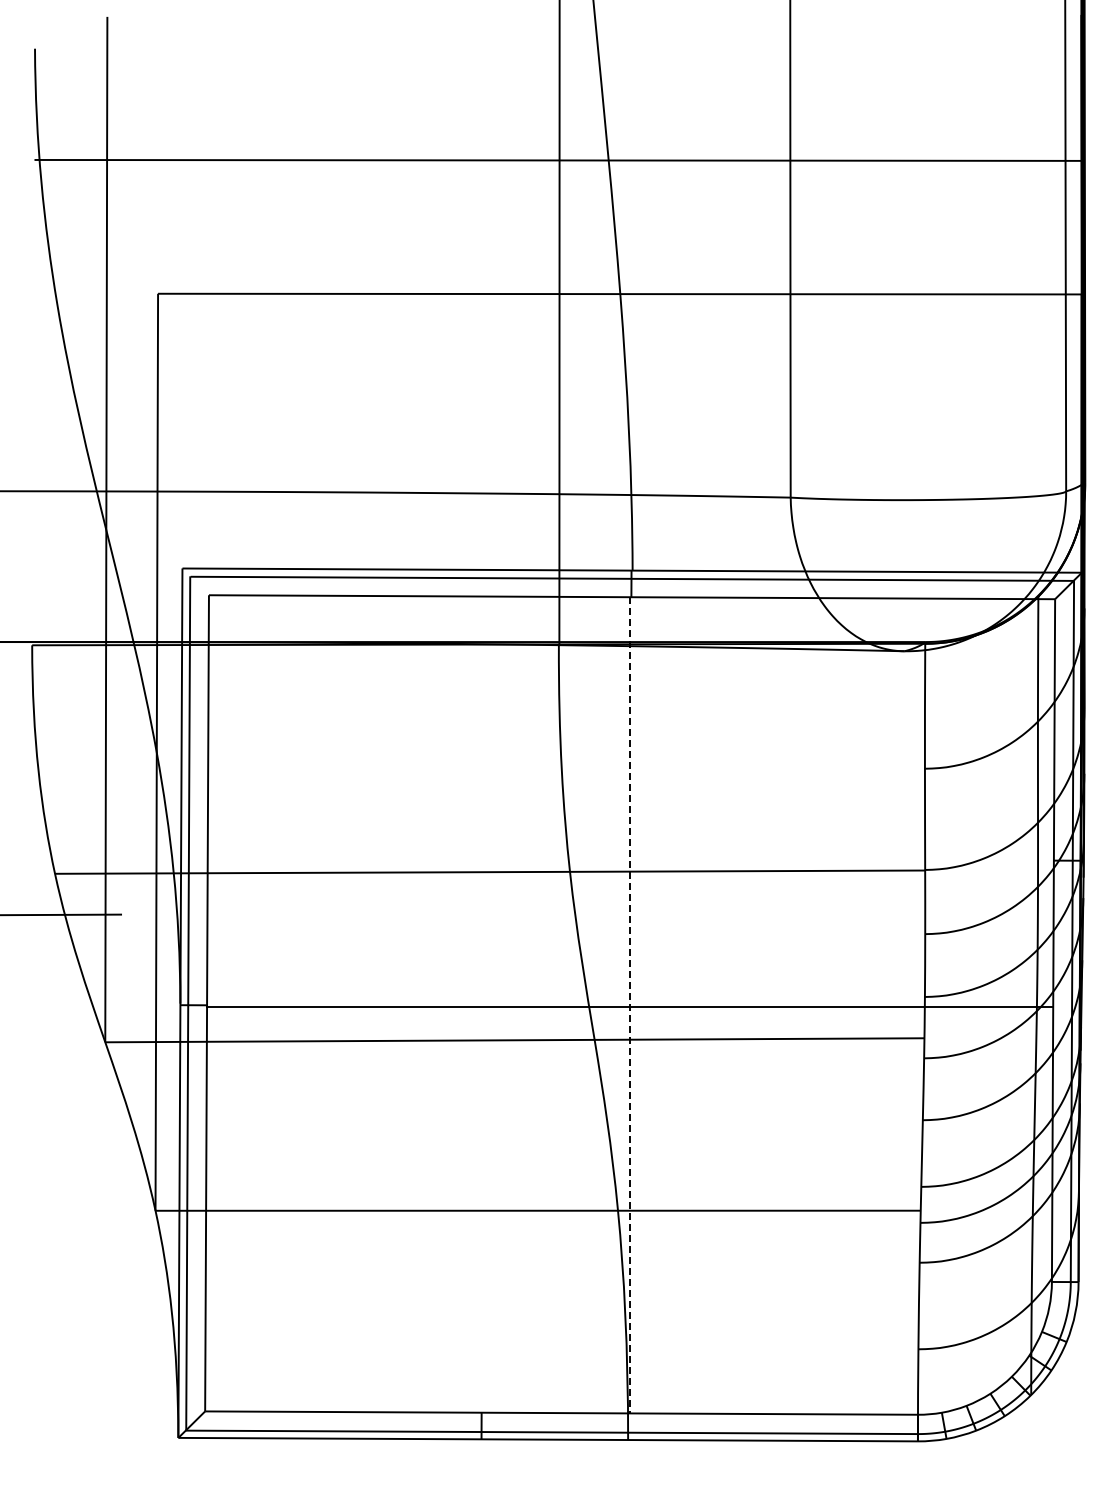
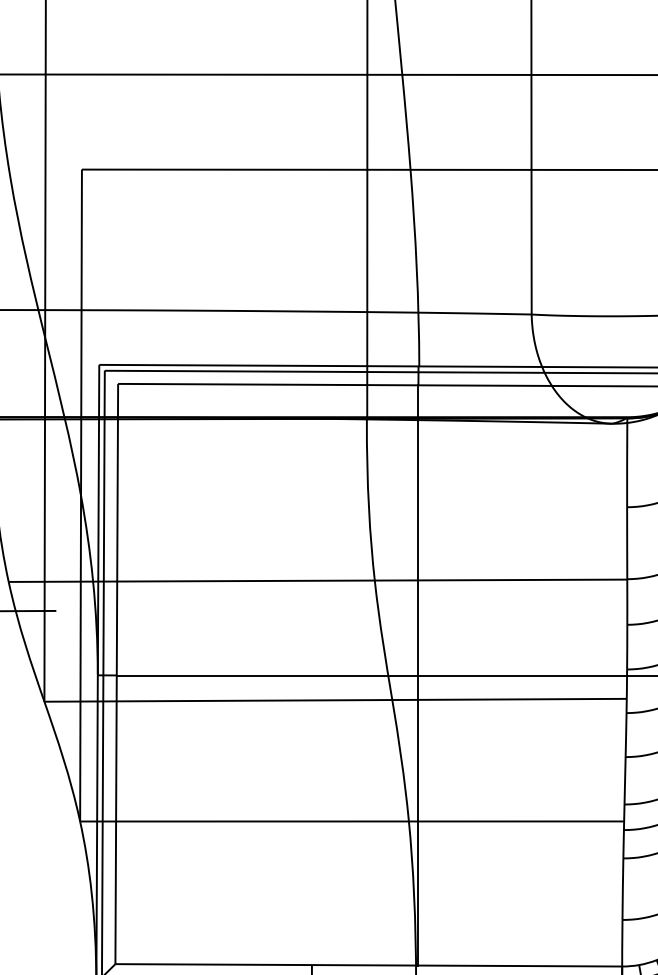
line: (630, 1005) -> (417, 675), dashed -> solid

